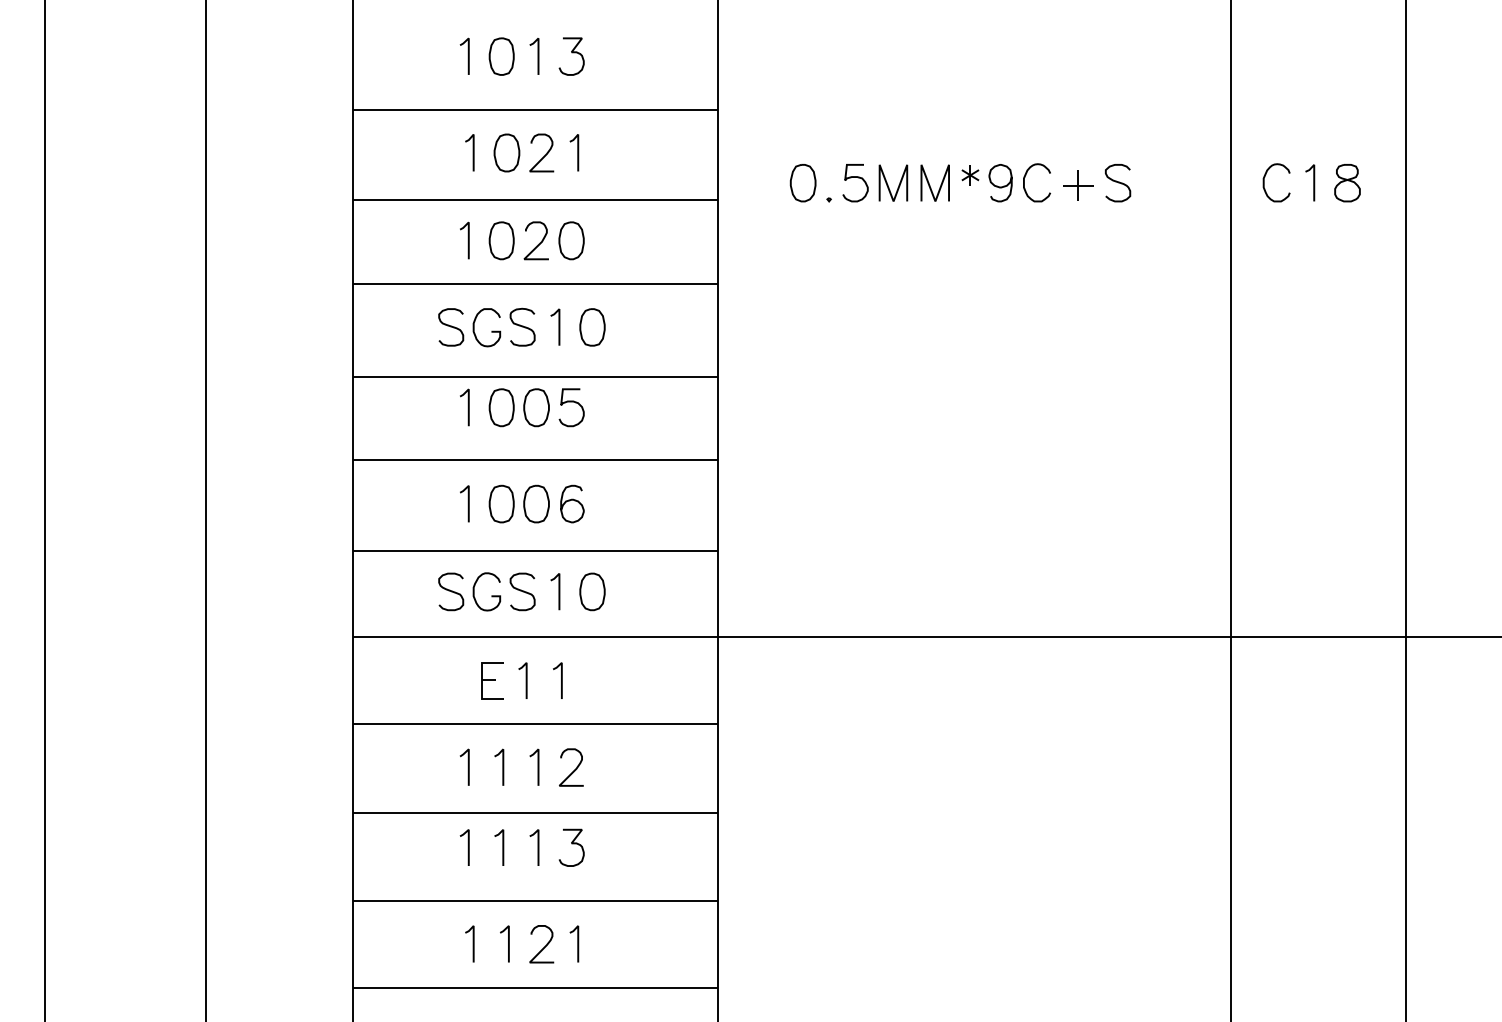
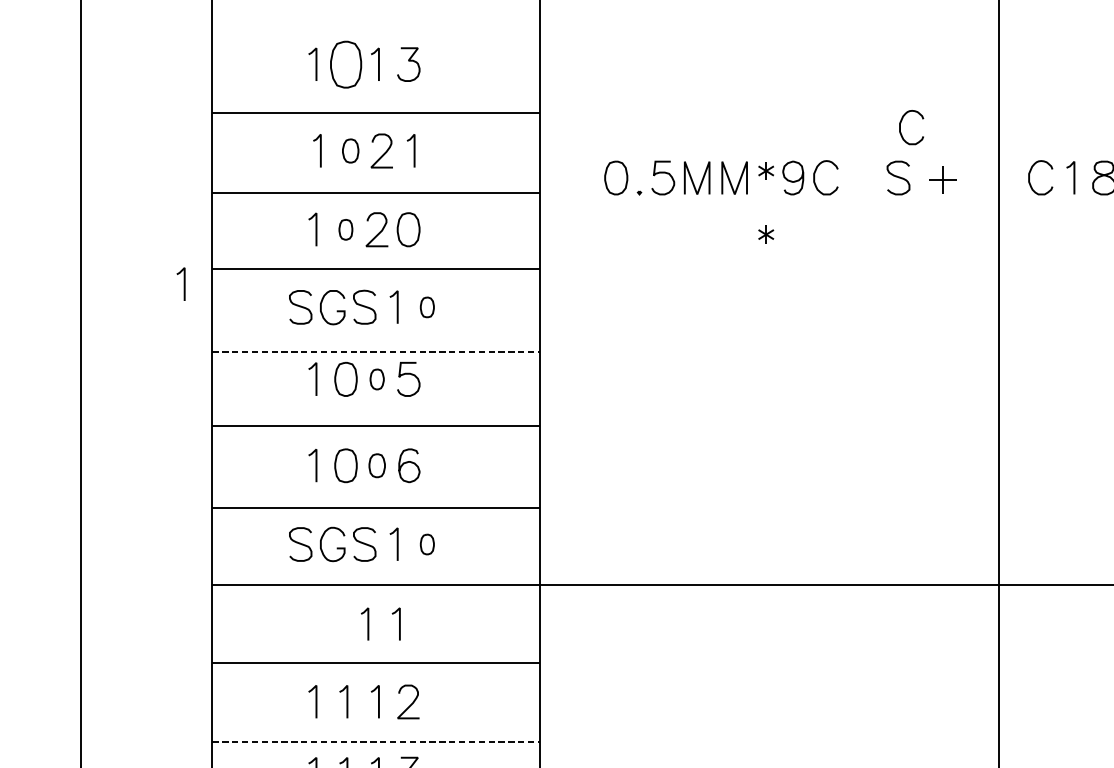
part: (501, 56) -> (345, 64), size x1.4
curve: (1120, 126) -> (900, 127), added
part: (506, 152) -> (350, 150), size x0.7
part: (1078, 185) -> (942, 180), moved
part: (501, 240) -> (345, 229), size x0.6
part: (970, 246) -> (766, 234), added
line: (320, 301) -> (183, 284), added
part: (592, 327) -> (427, 307), size x0.6
line: (535, 377) -> (376, 352), solid -> dashed
part: (536, 407) -> (377, 379), size x0.6
part: (536, 503) -> (377, 465), size x0.7
part: (592, 591) -> (427, 544), size x0.6
part: (492, 680) -> (337, 623), removed
line: (535, 812) -> (376, 742), solid -> dashed

